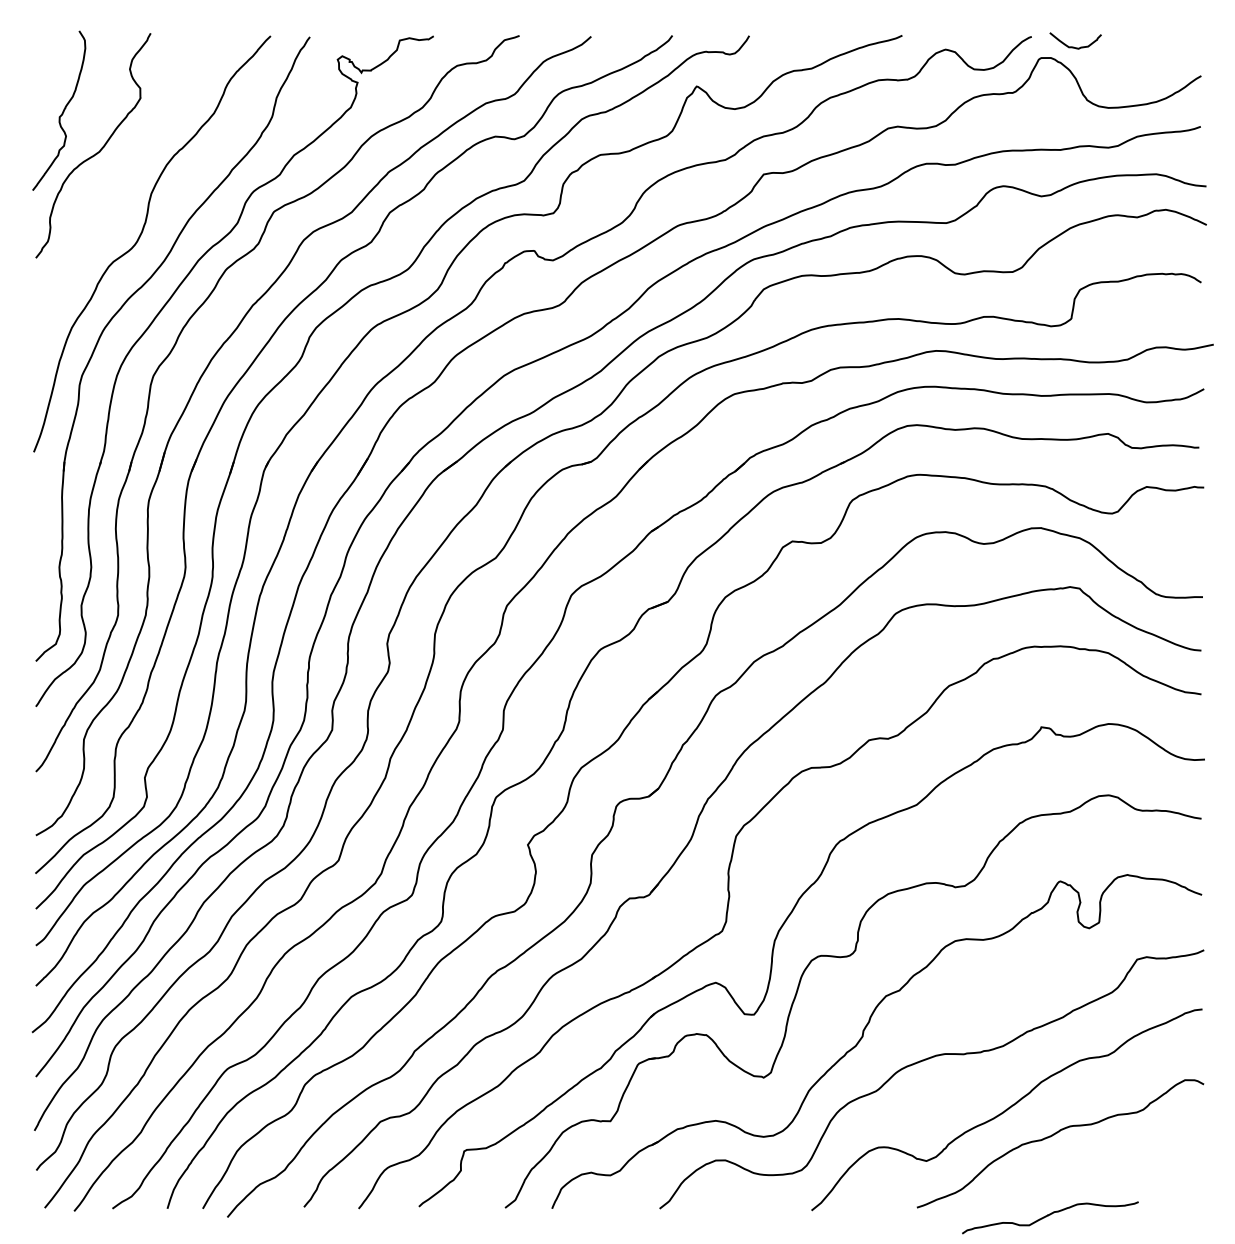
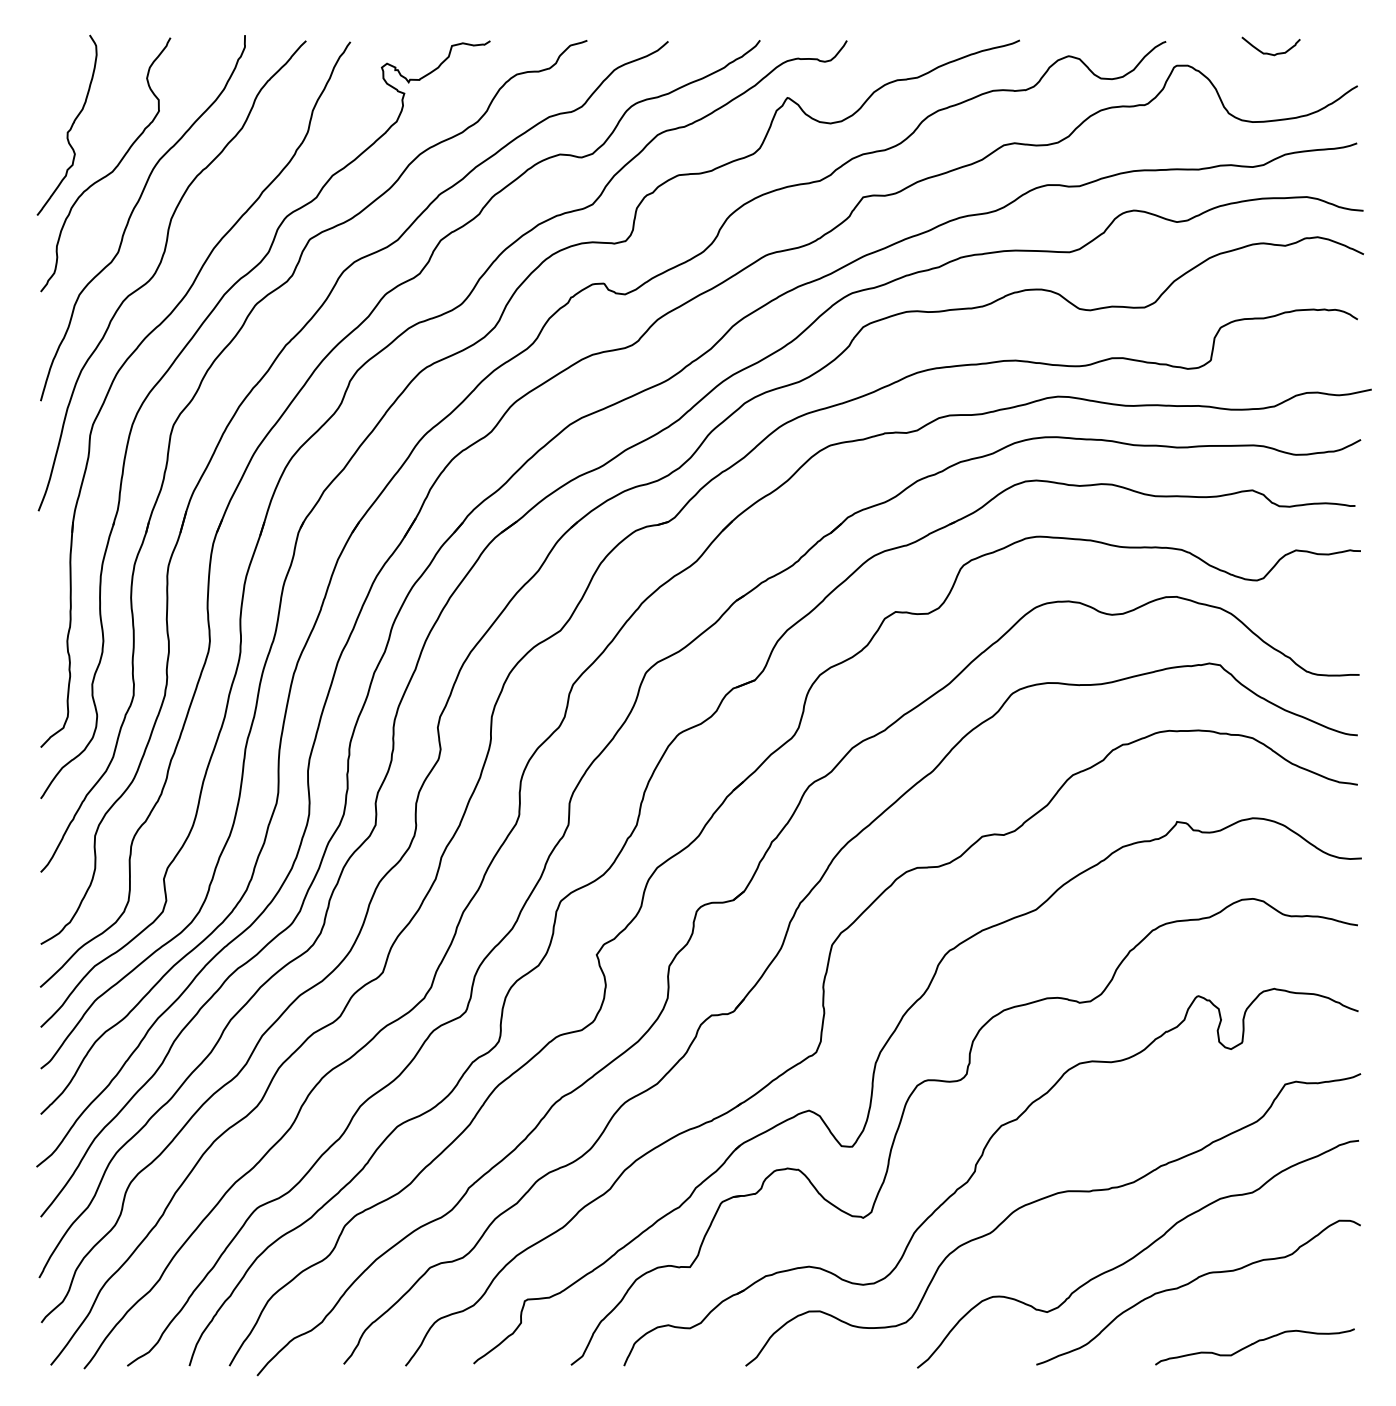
curve: (1073, 46) -> (1268, 52), moved
curve: (117, 188) -> (133, 213), added
curve: (1050, 1215) -> (1255, 1344), moved

